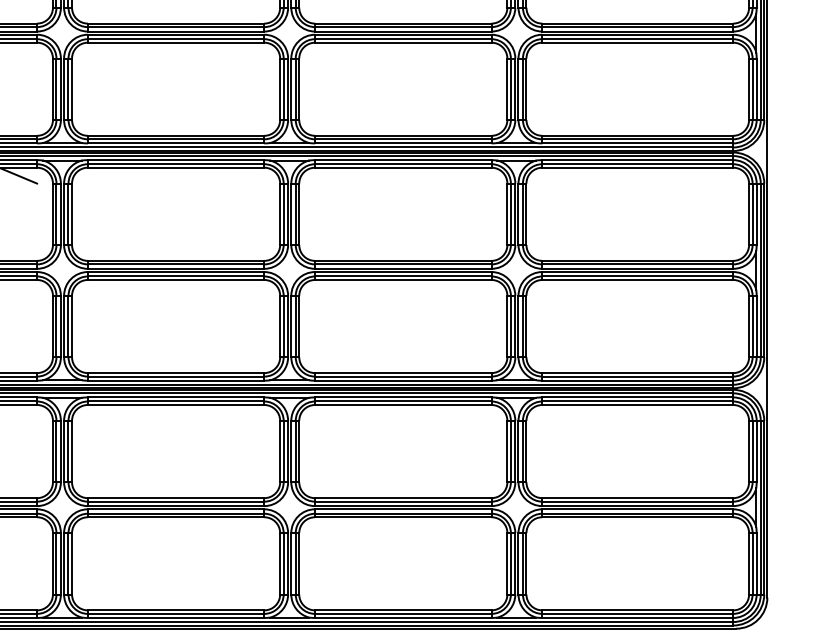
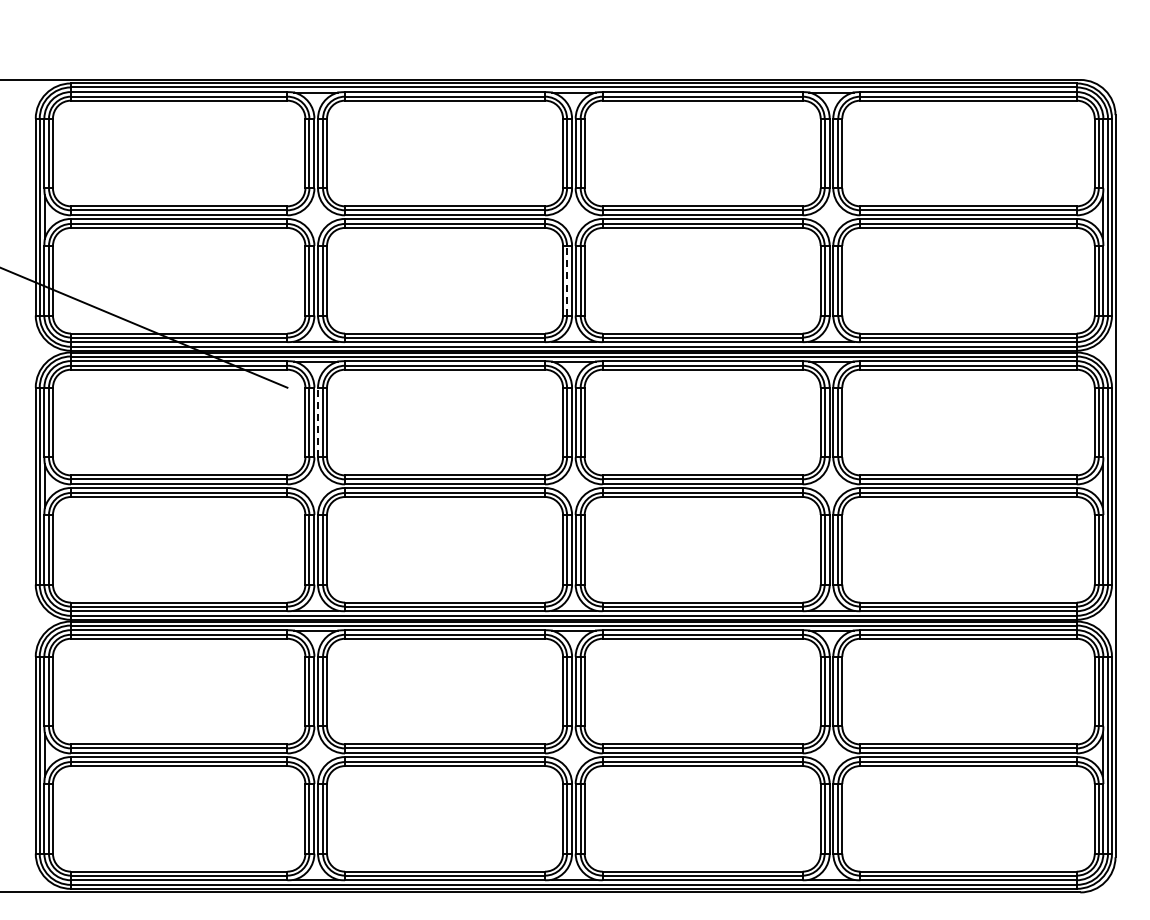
line: (284, 89) -> (567, 280), solid -> dashed
line: (64, 214) -> (318, 422), solid -> dashed

